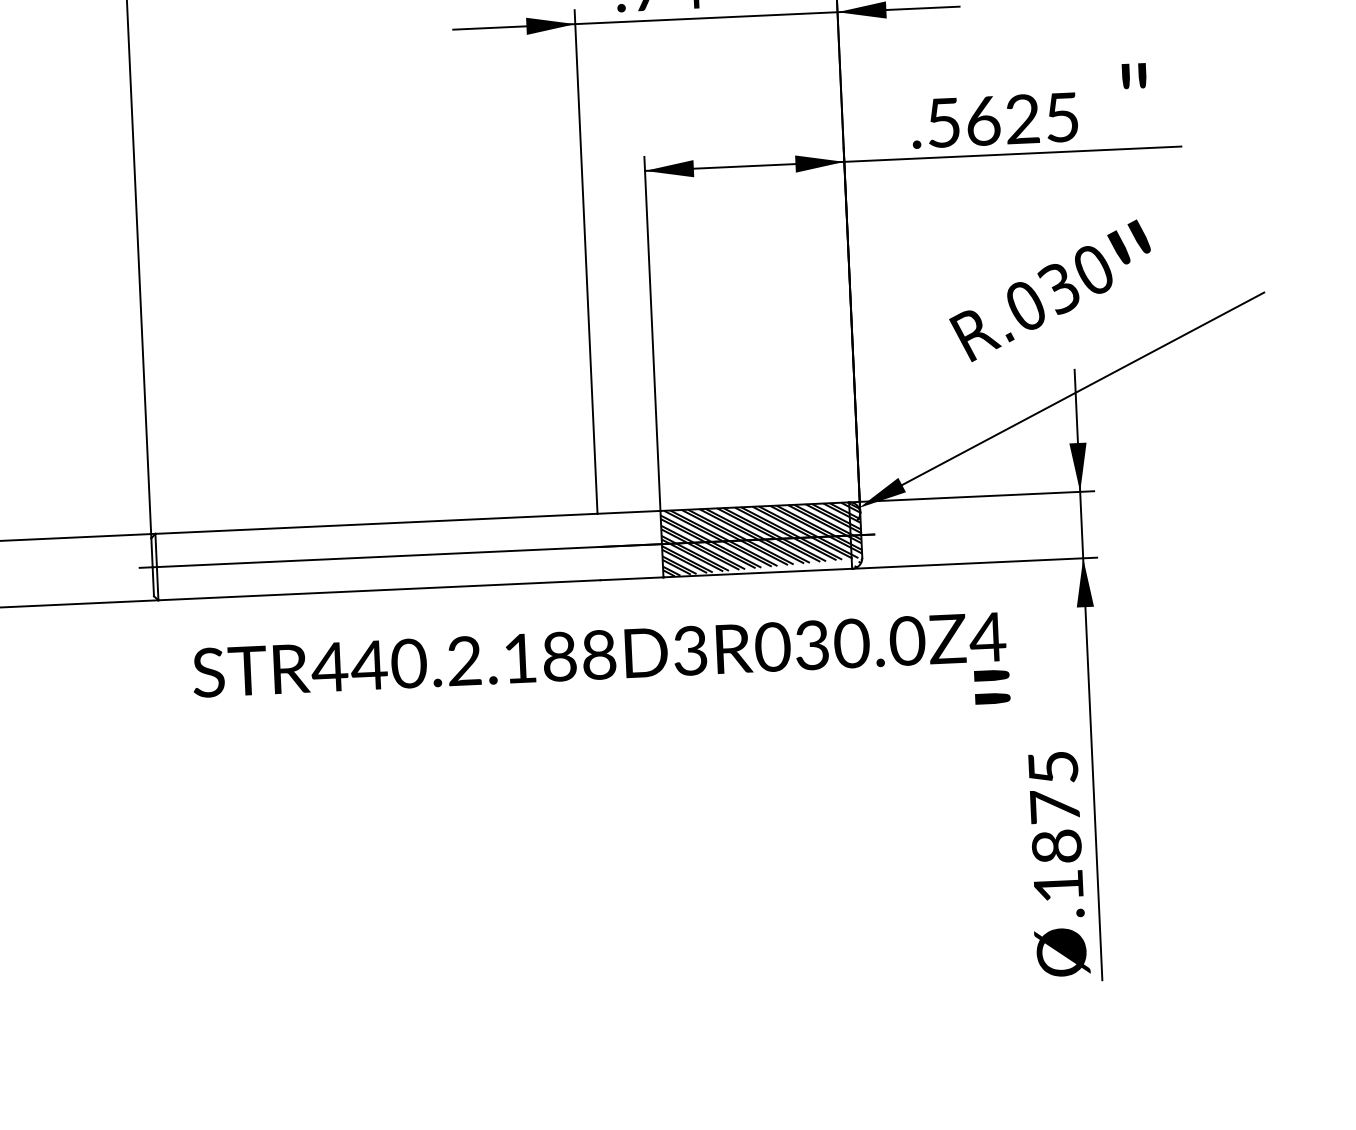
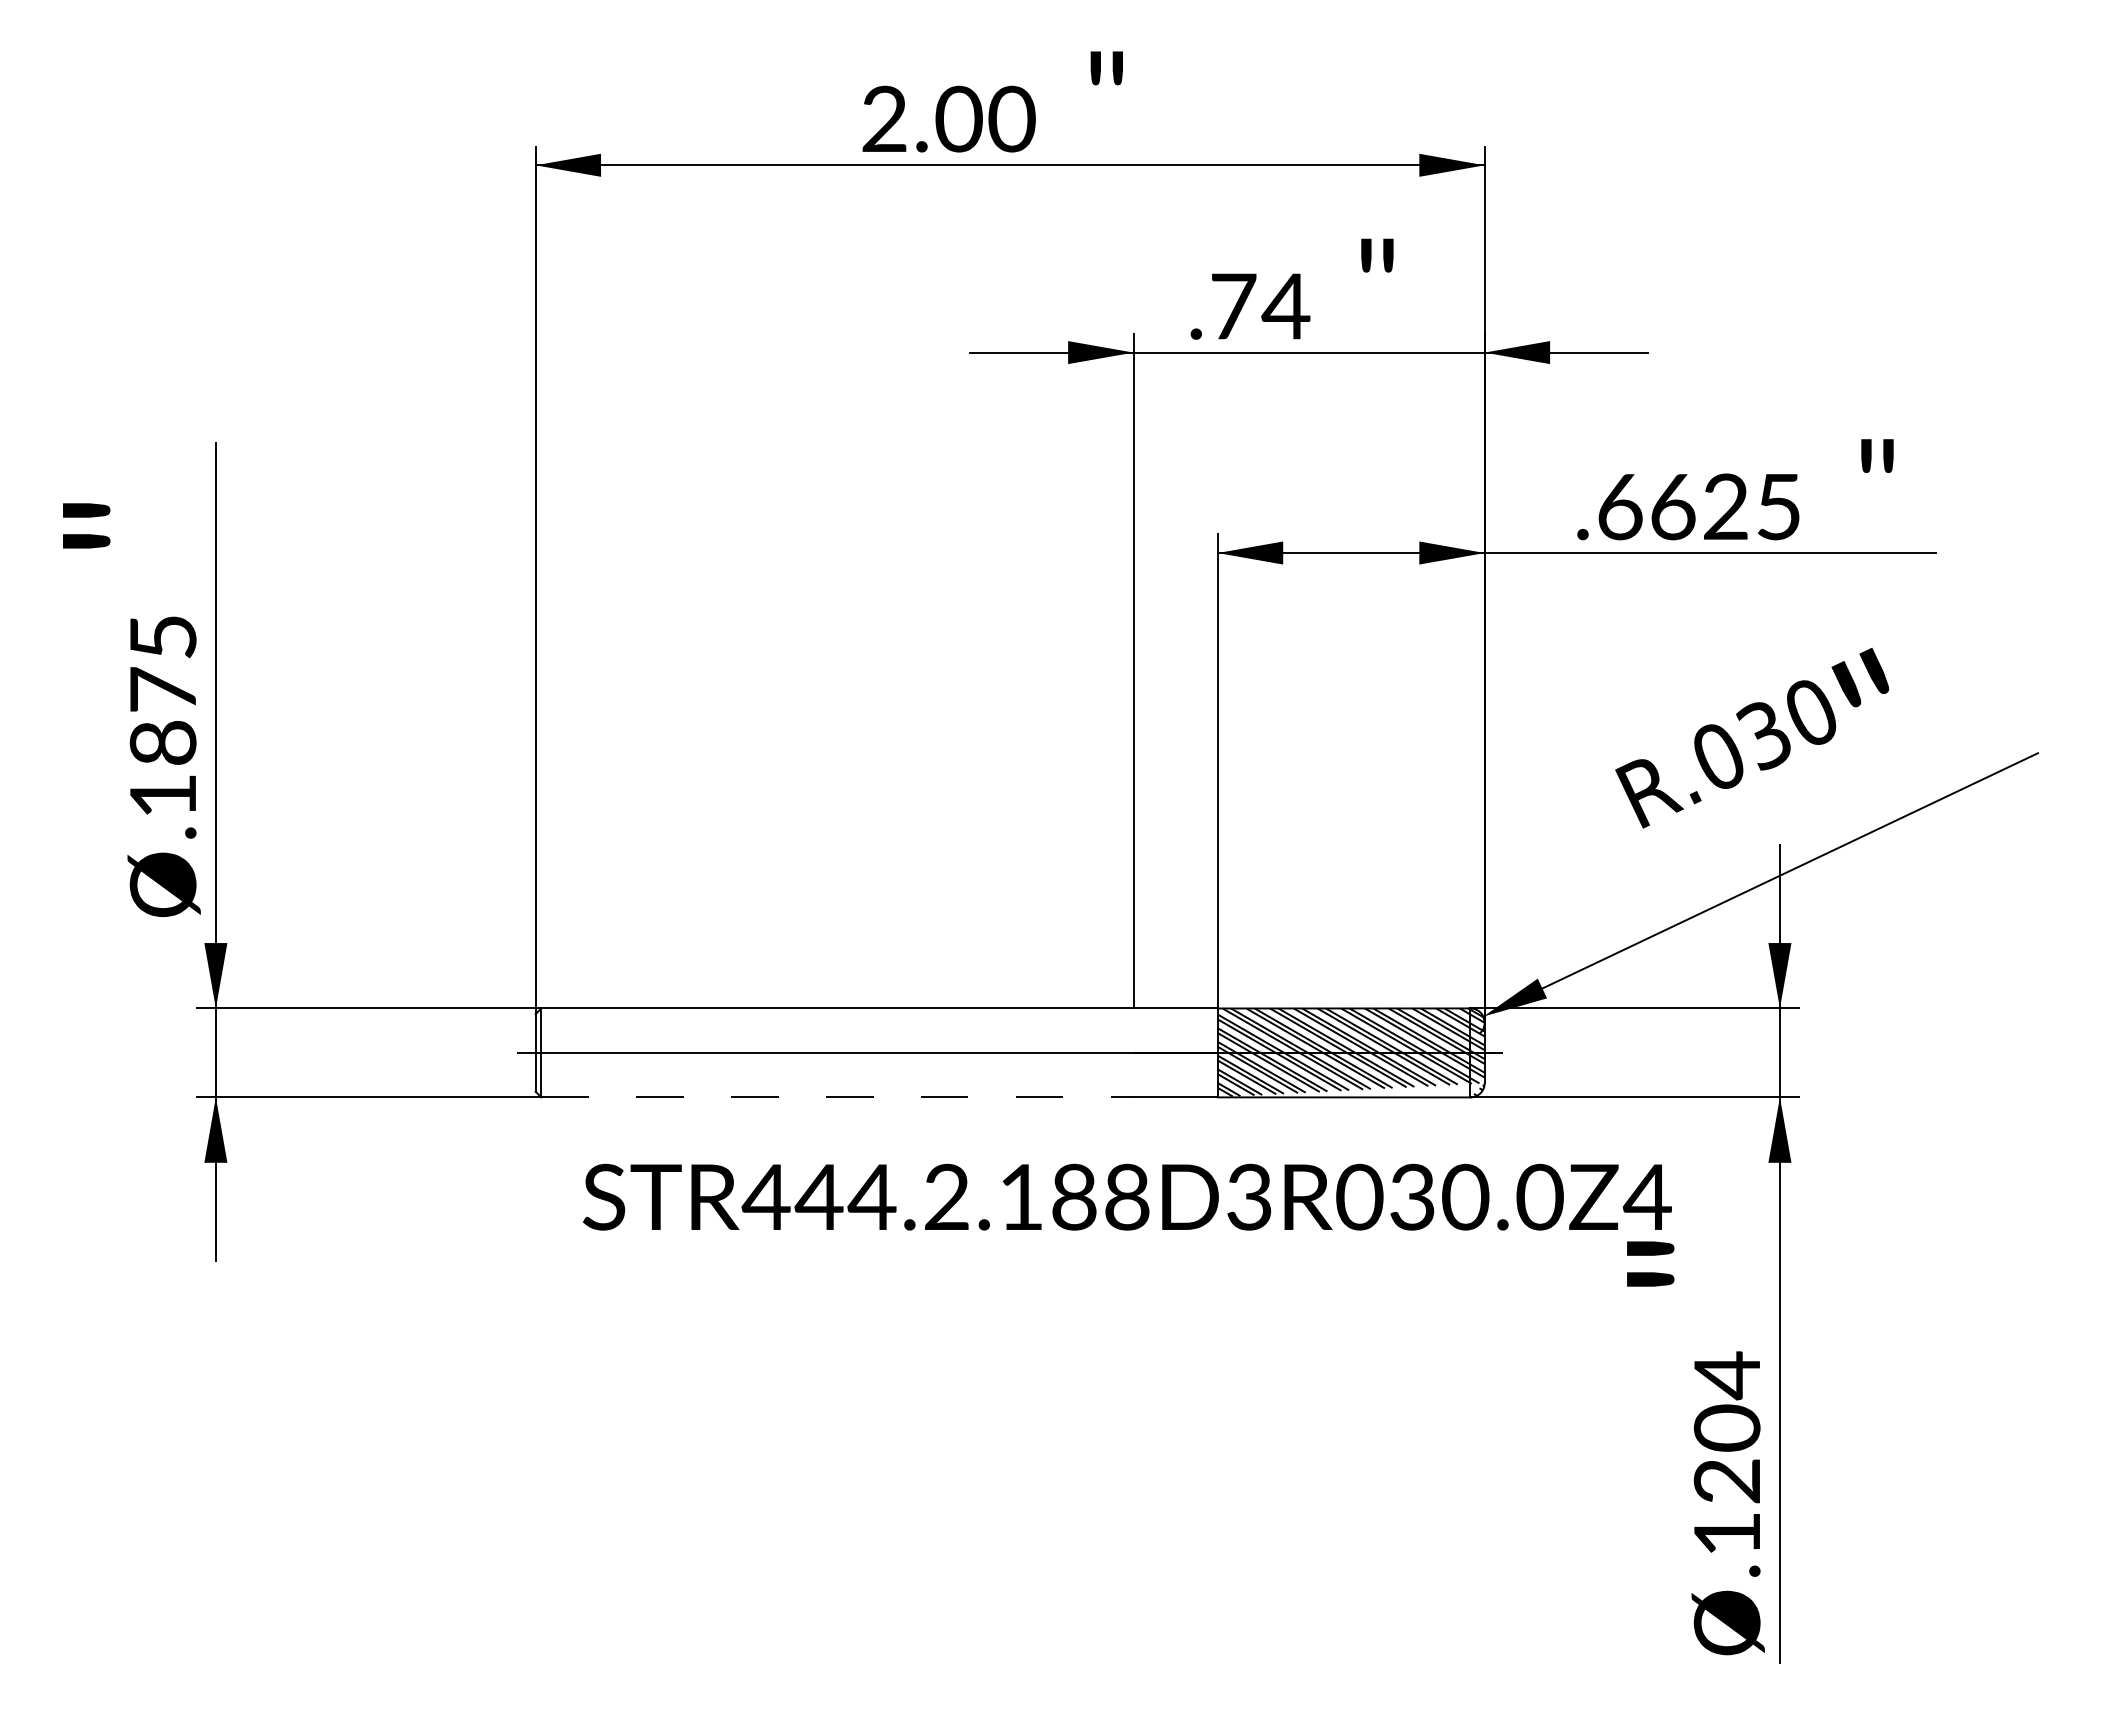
text: (944, 123) -> (1620, 507), .5625 -> .6625
line: (379, 590) -> (837, 1097), solid -> dashed
text: (408, 663) -> (871, 1196), STR440.2.188D3R030.0Z4 -> STR444.2.188D3R030.0Z4
text: (1054, 806) -> (1726, 1427), .1875 -> .1204

